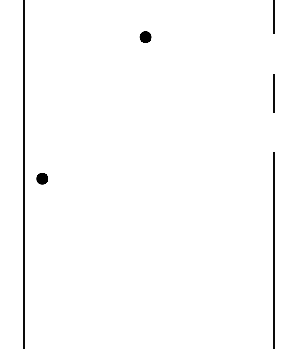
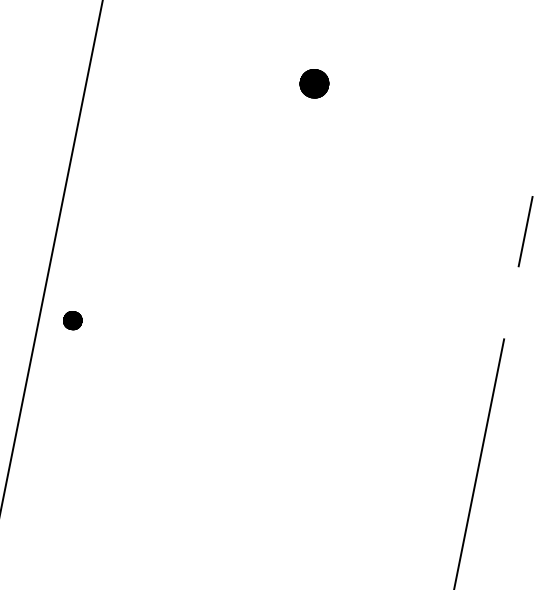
part: (145, 36) -> (314, 82), size x1.6
part: (41, 178) -> (71, 319), moved

